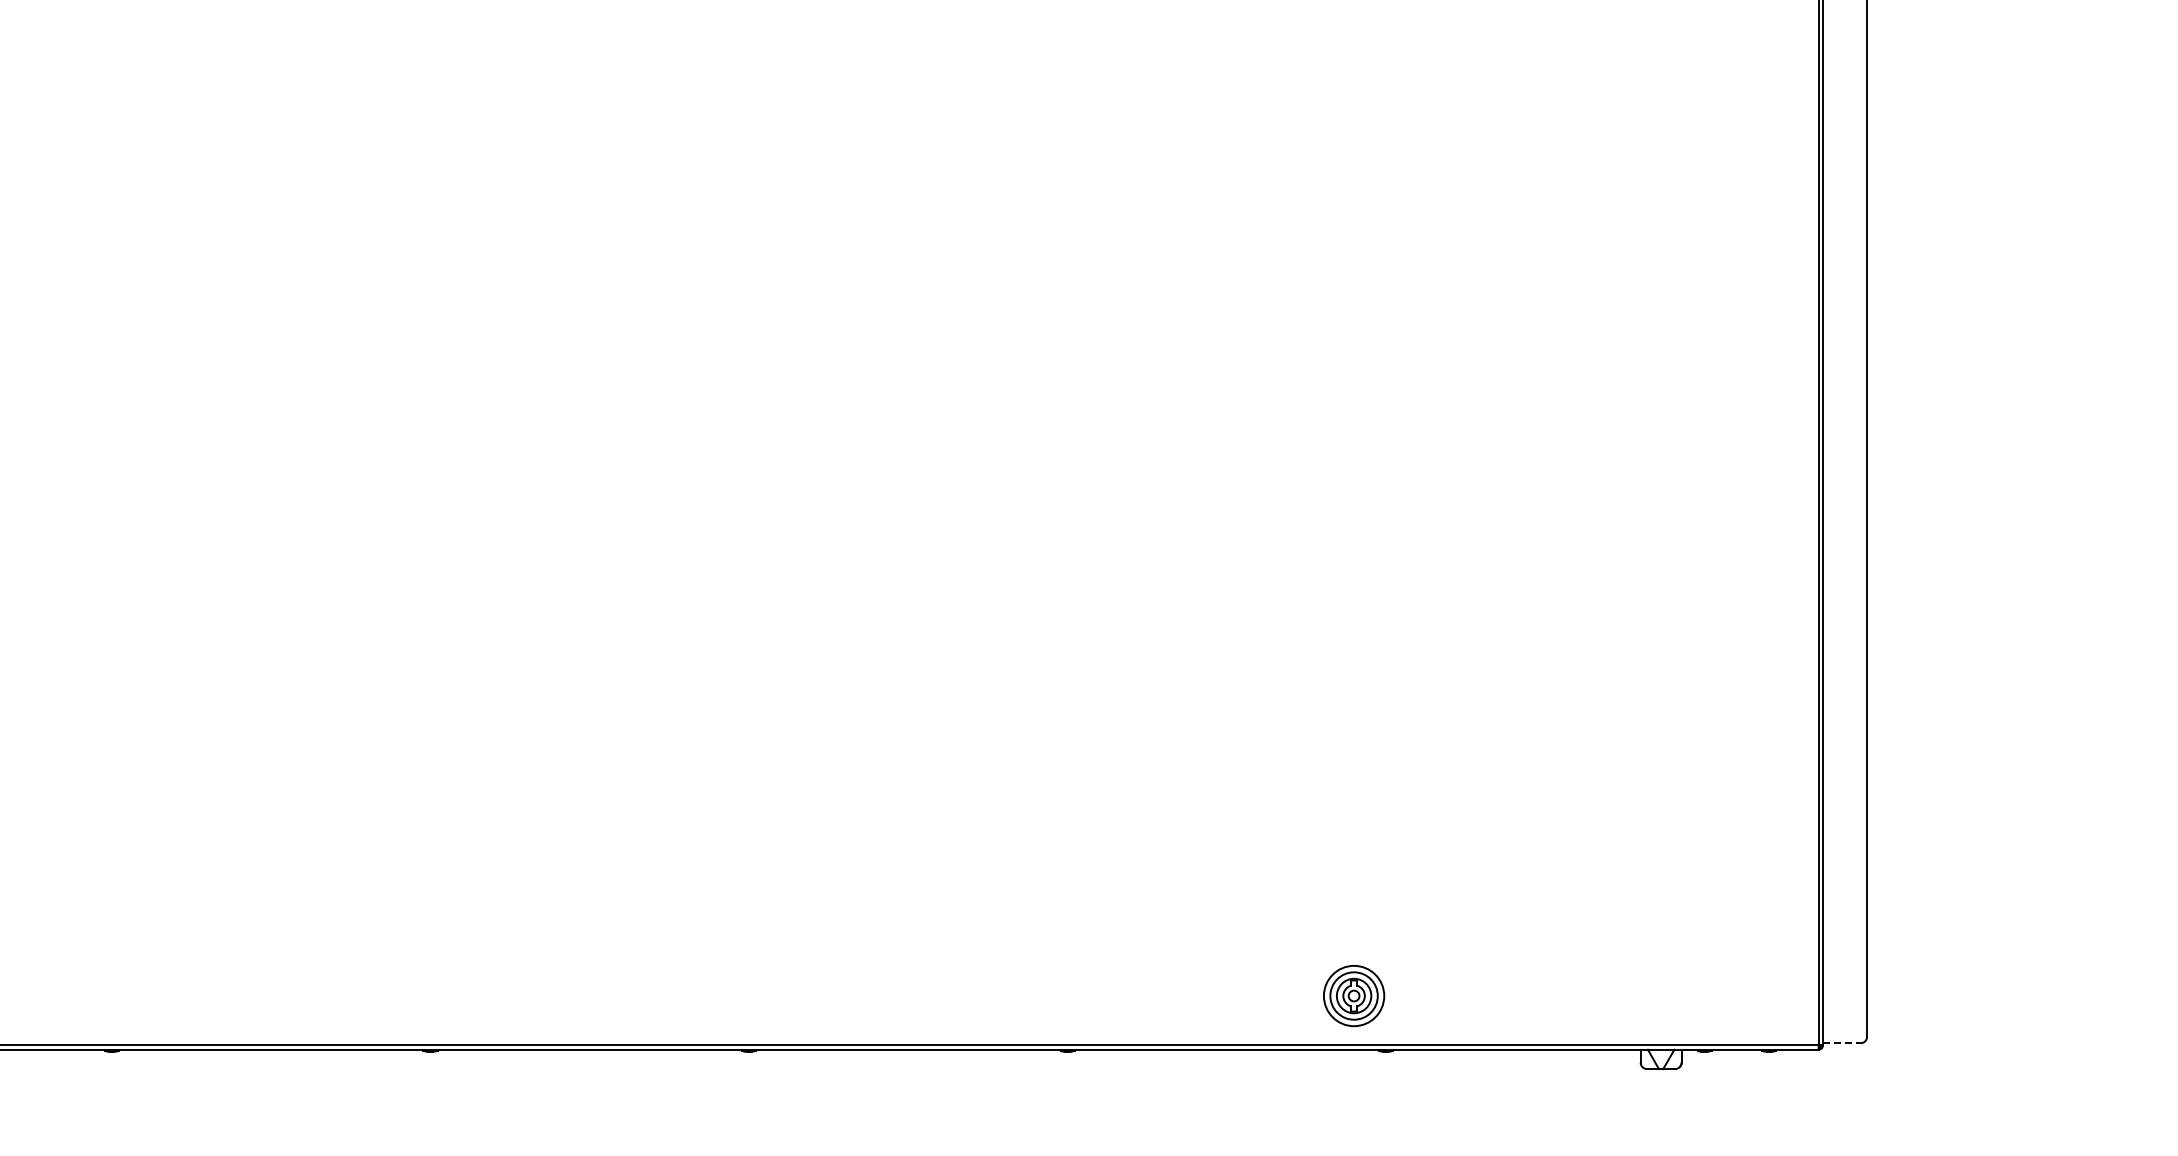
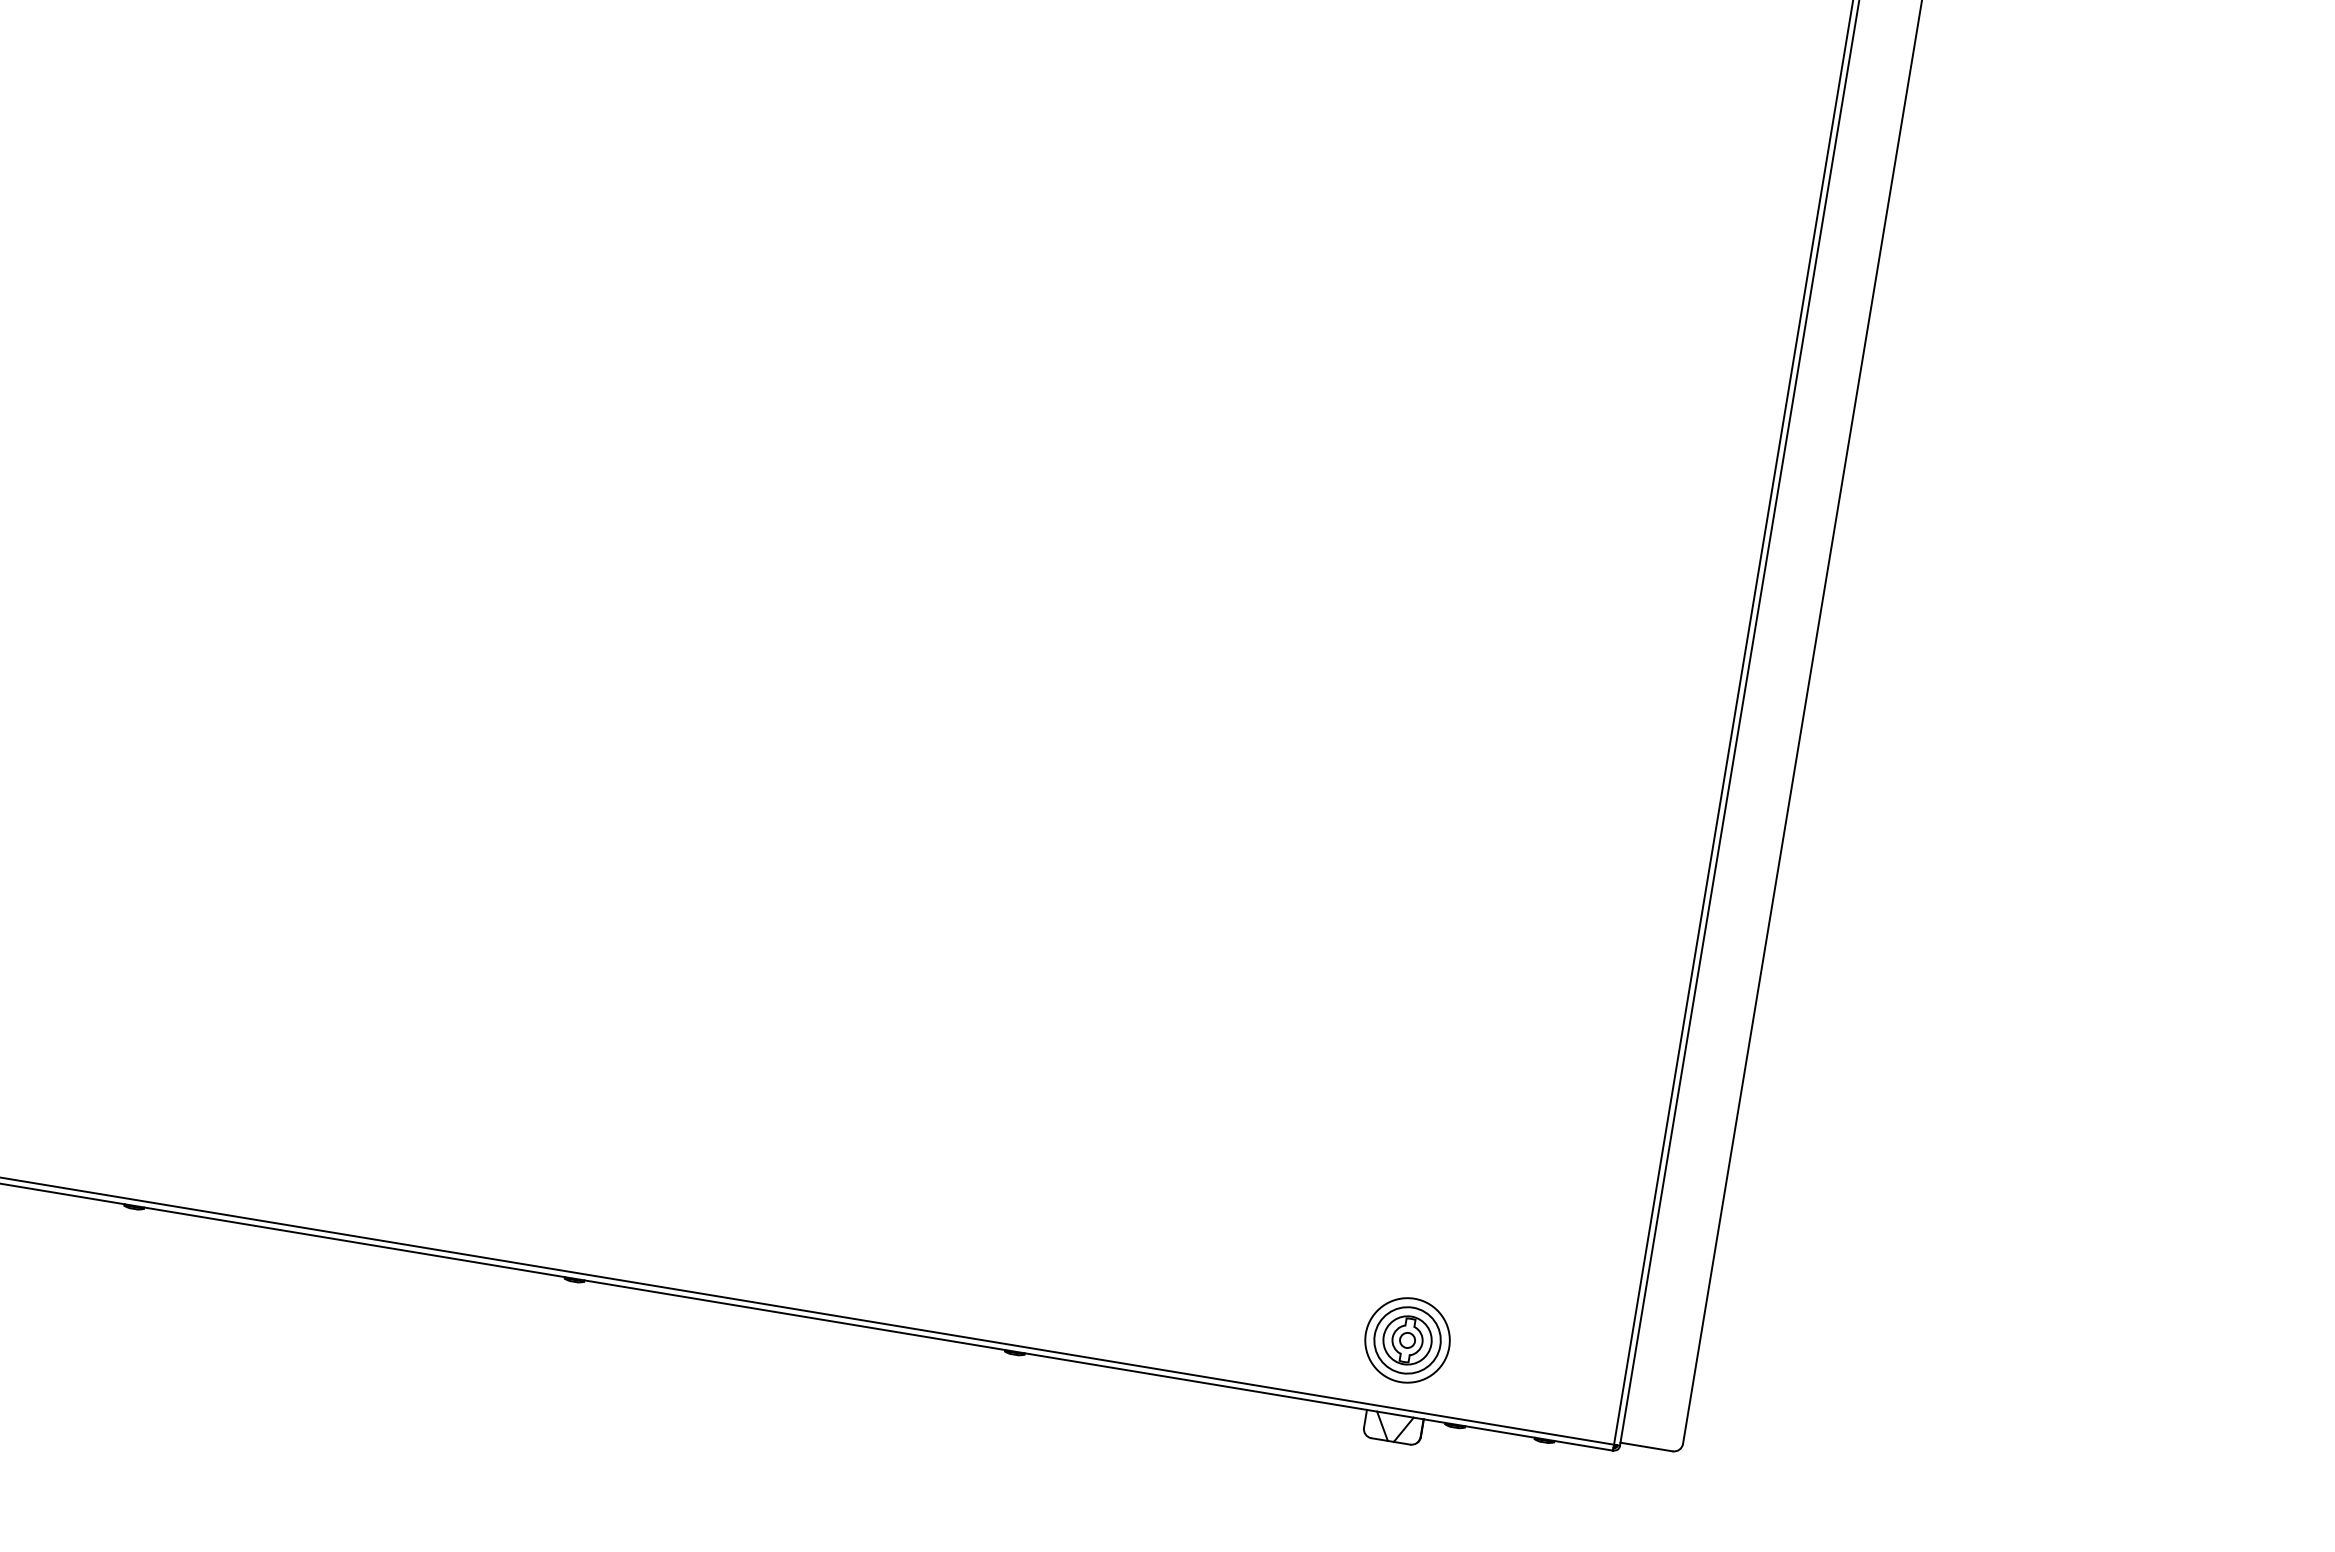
part: (1354, 996) -> (1408, 1341), moved
line: (1841, 1043) -> (1646, 1447), dashed -> solid

